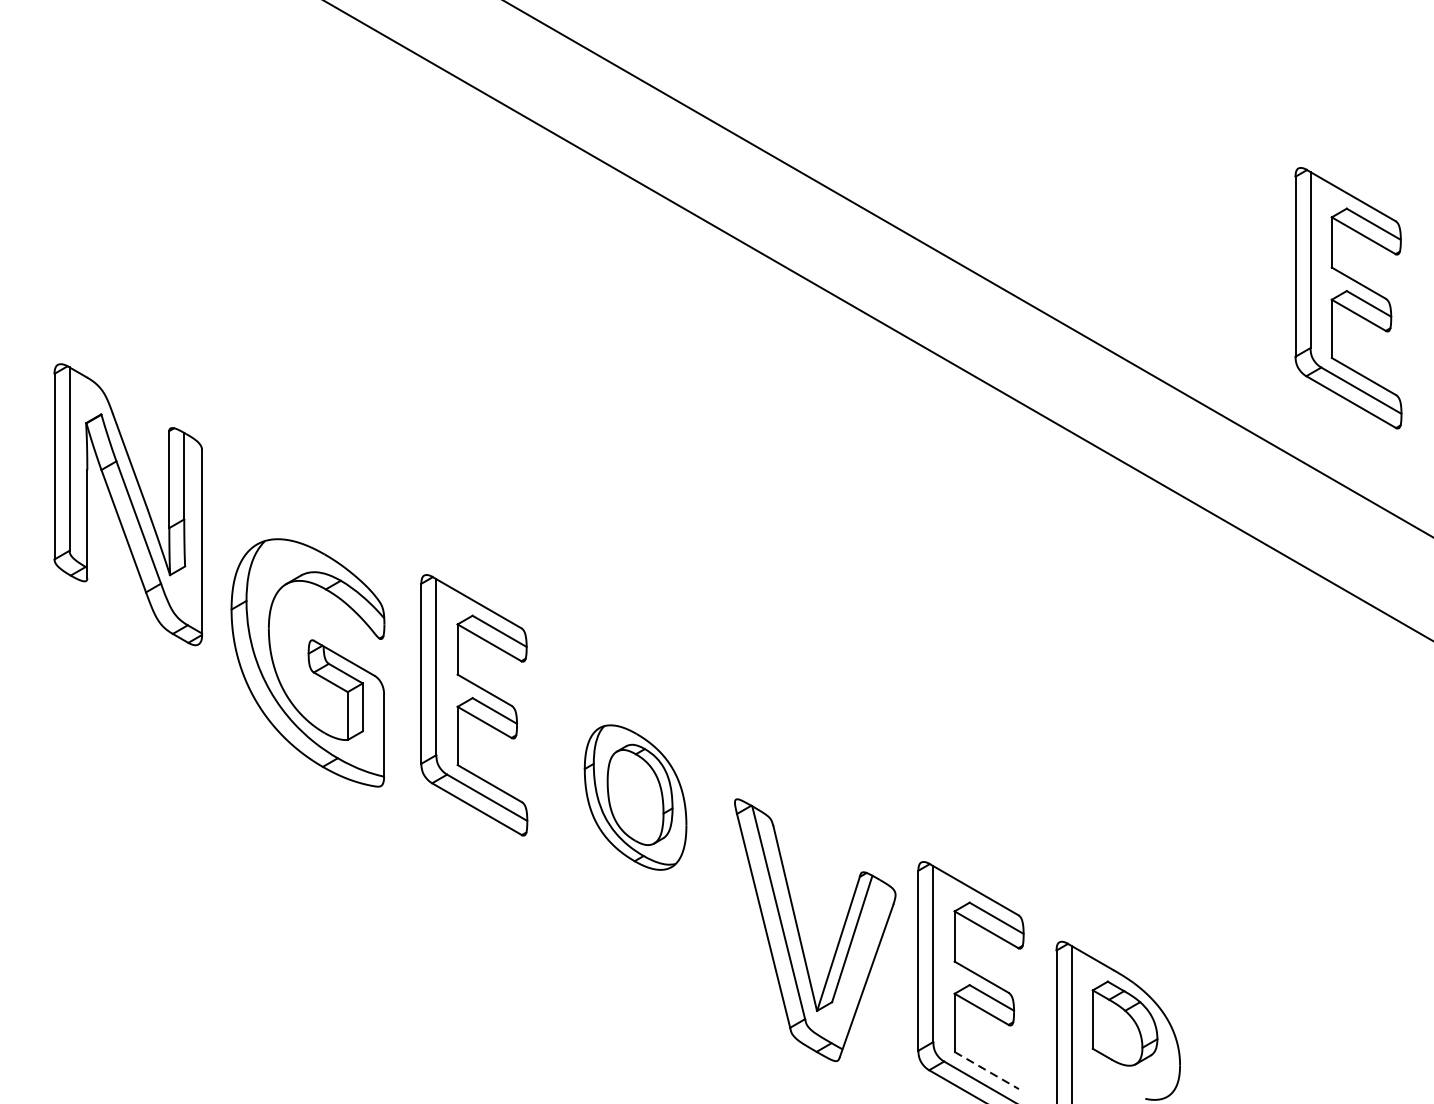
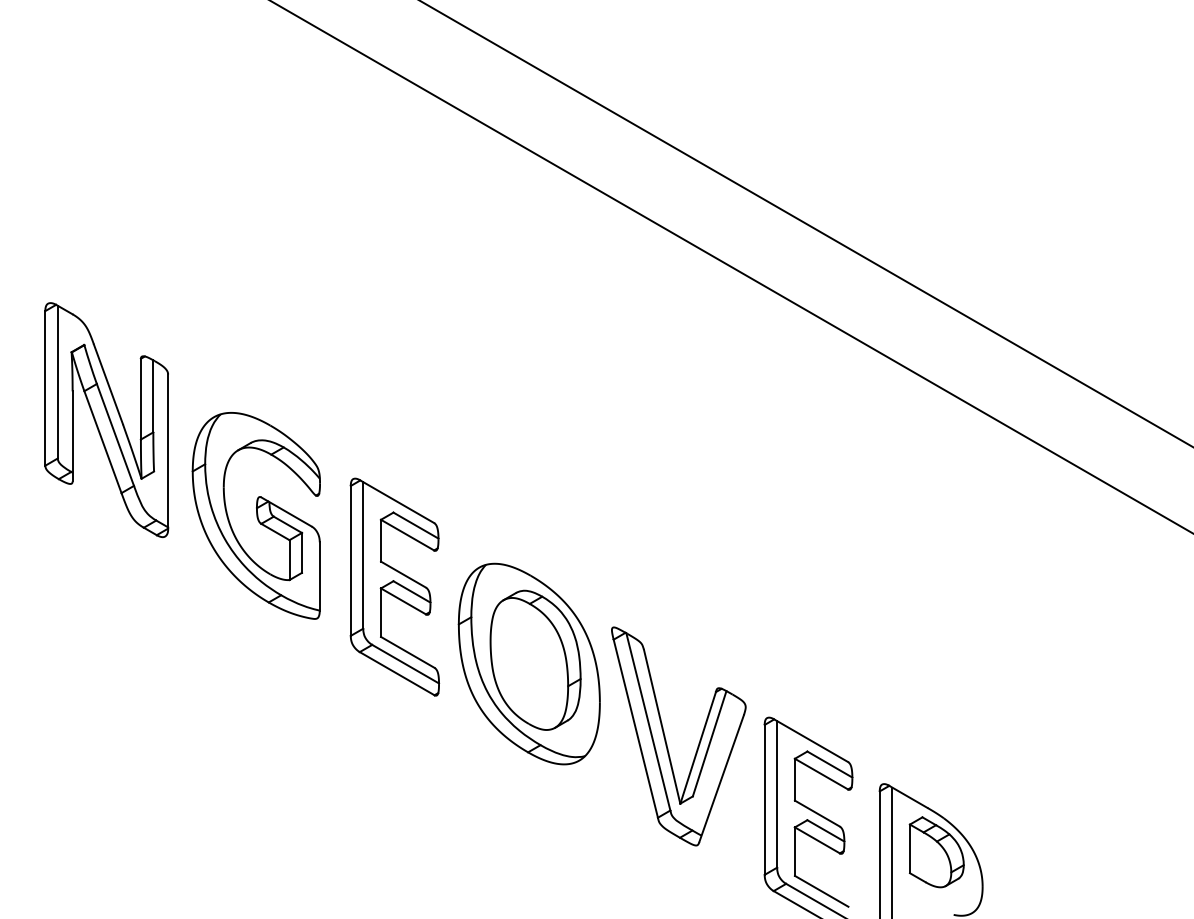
part: (1348, 297) -> (1122, 247), removed
part: (306, 662) -> (255, 515), moved
part: (634, 796) -> (528, 663), size x1.67
part: (800, 933) -> (666, 739), moved
line: (986, 1070) -> (821, 891), dashed -> solid

